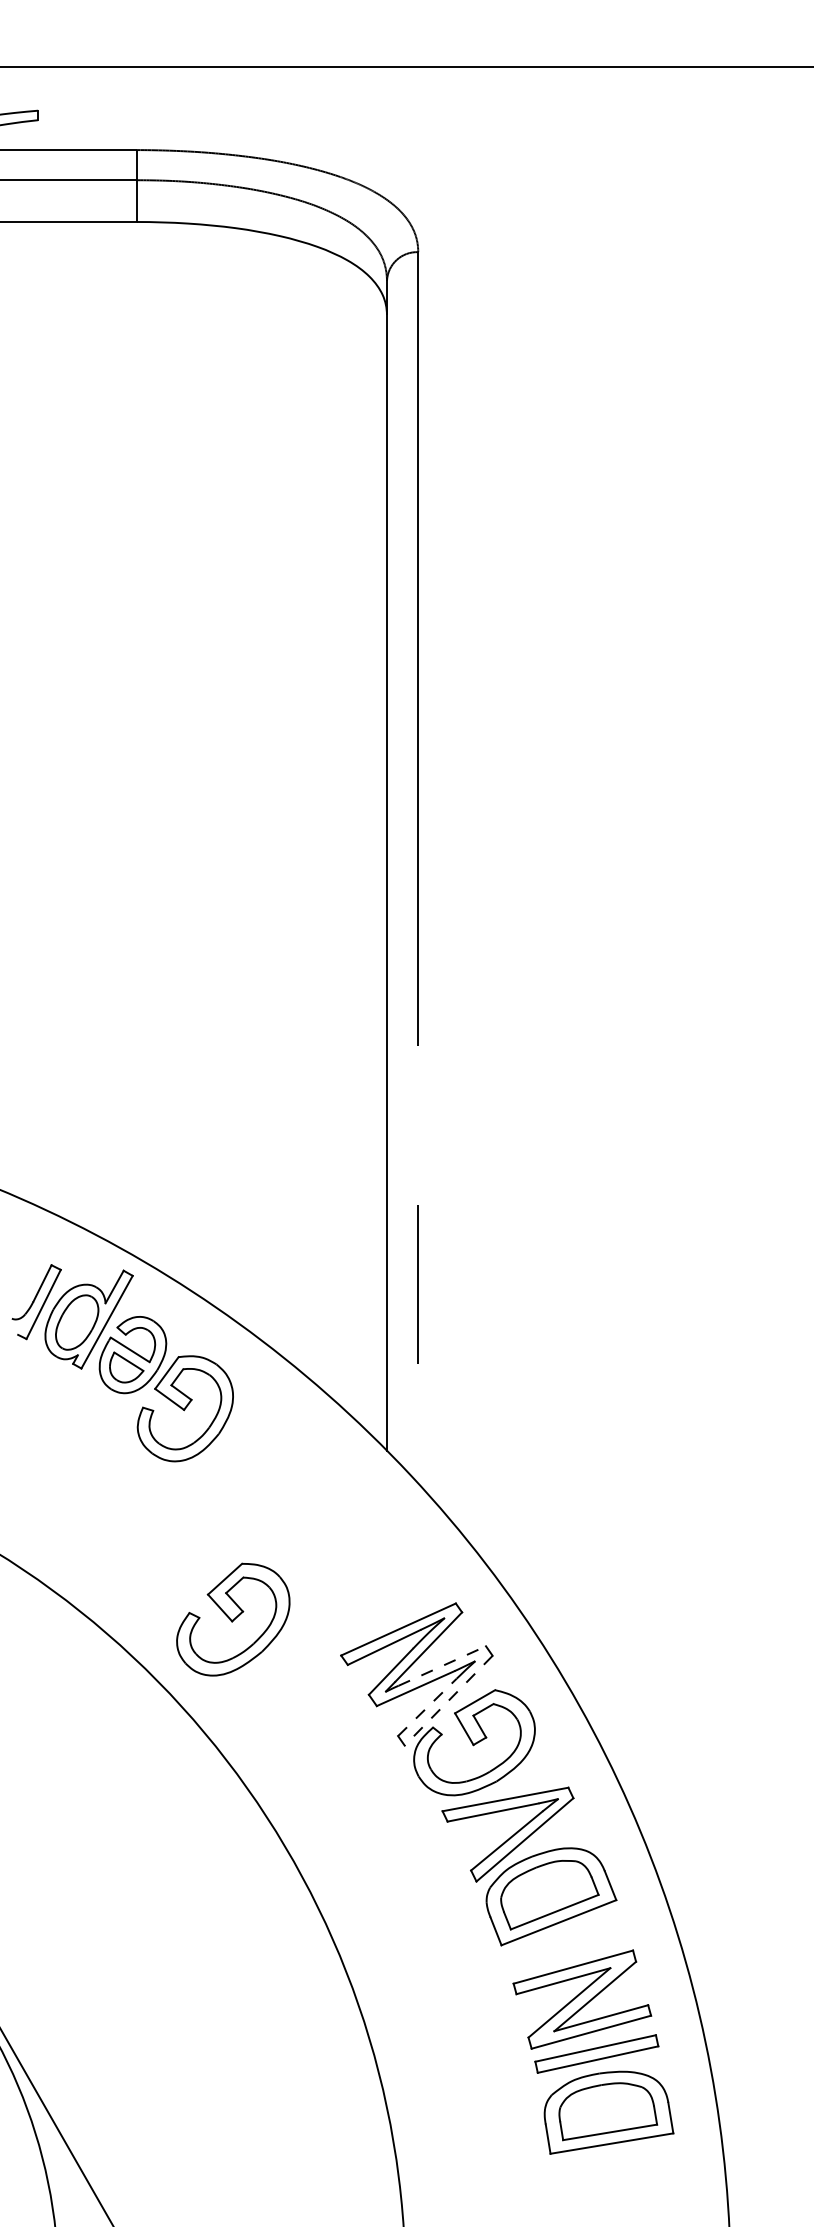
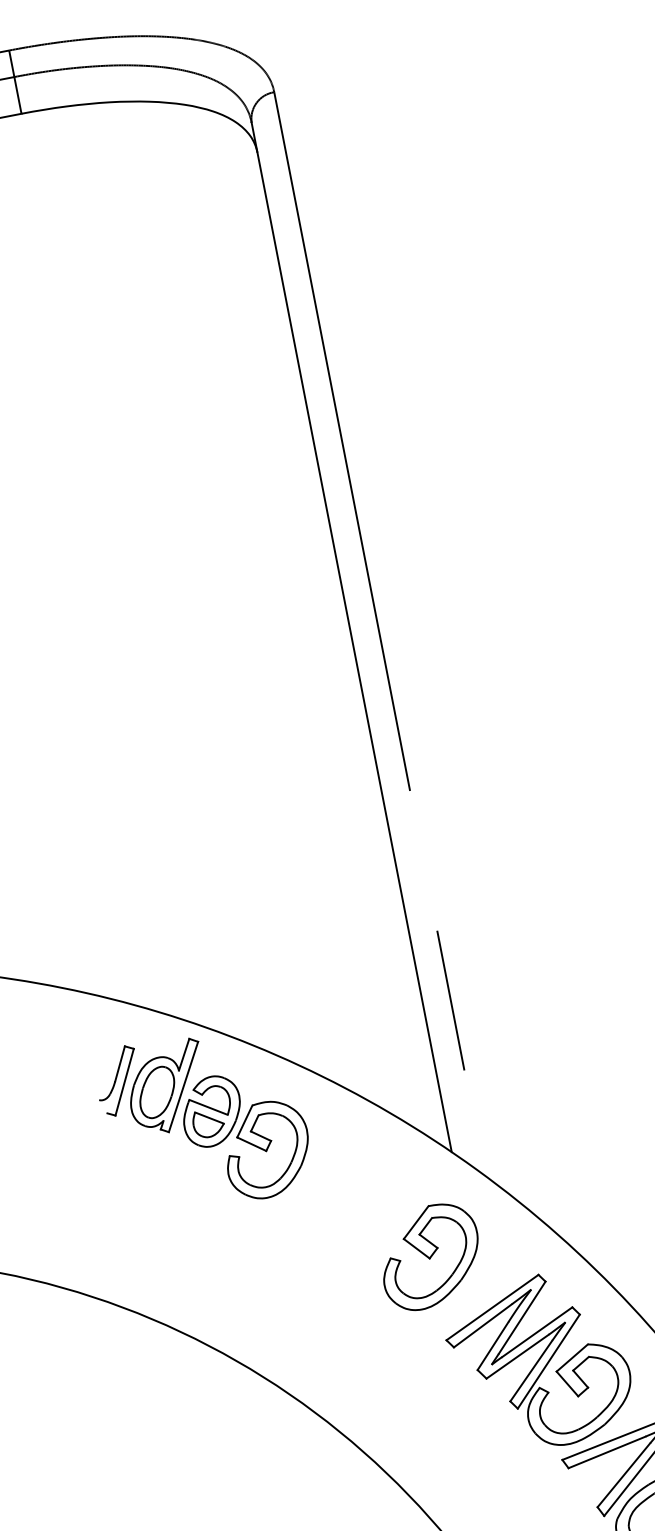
part: (233, 1619) -> (430, 1256), moved
line: (442, 1666) -> (537, 1332), dashed -> solid
line: (448, 1700) -> (548, 1361), dashed -> solid
line: (427, 1707) -> (531, 1371), dashed -> solid

